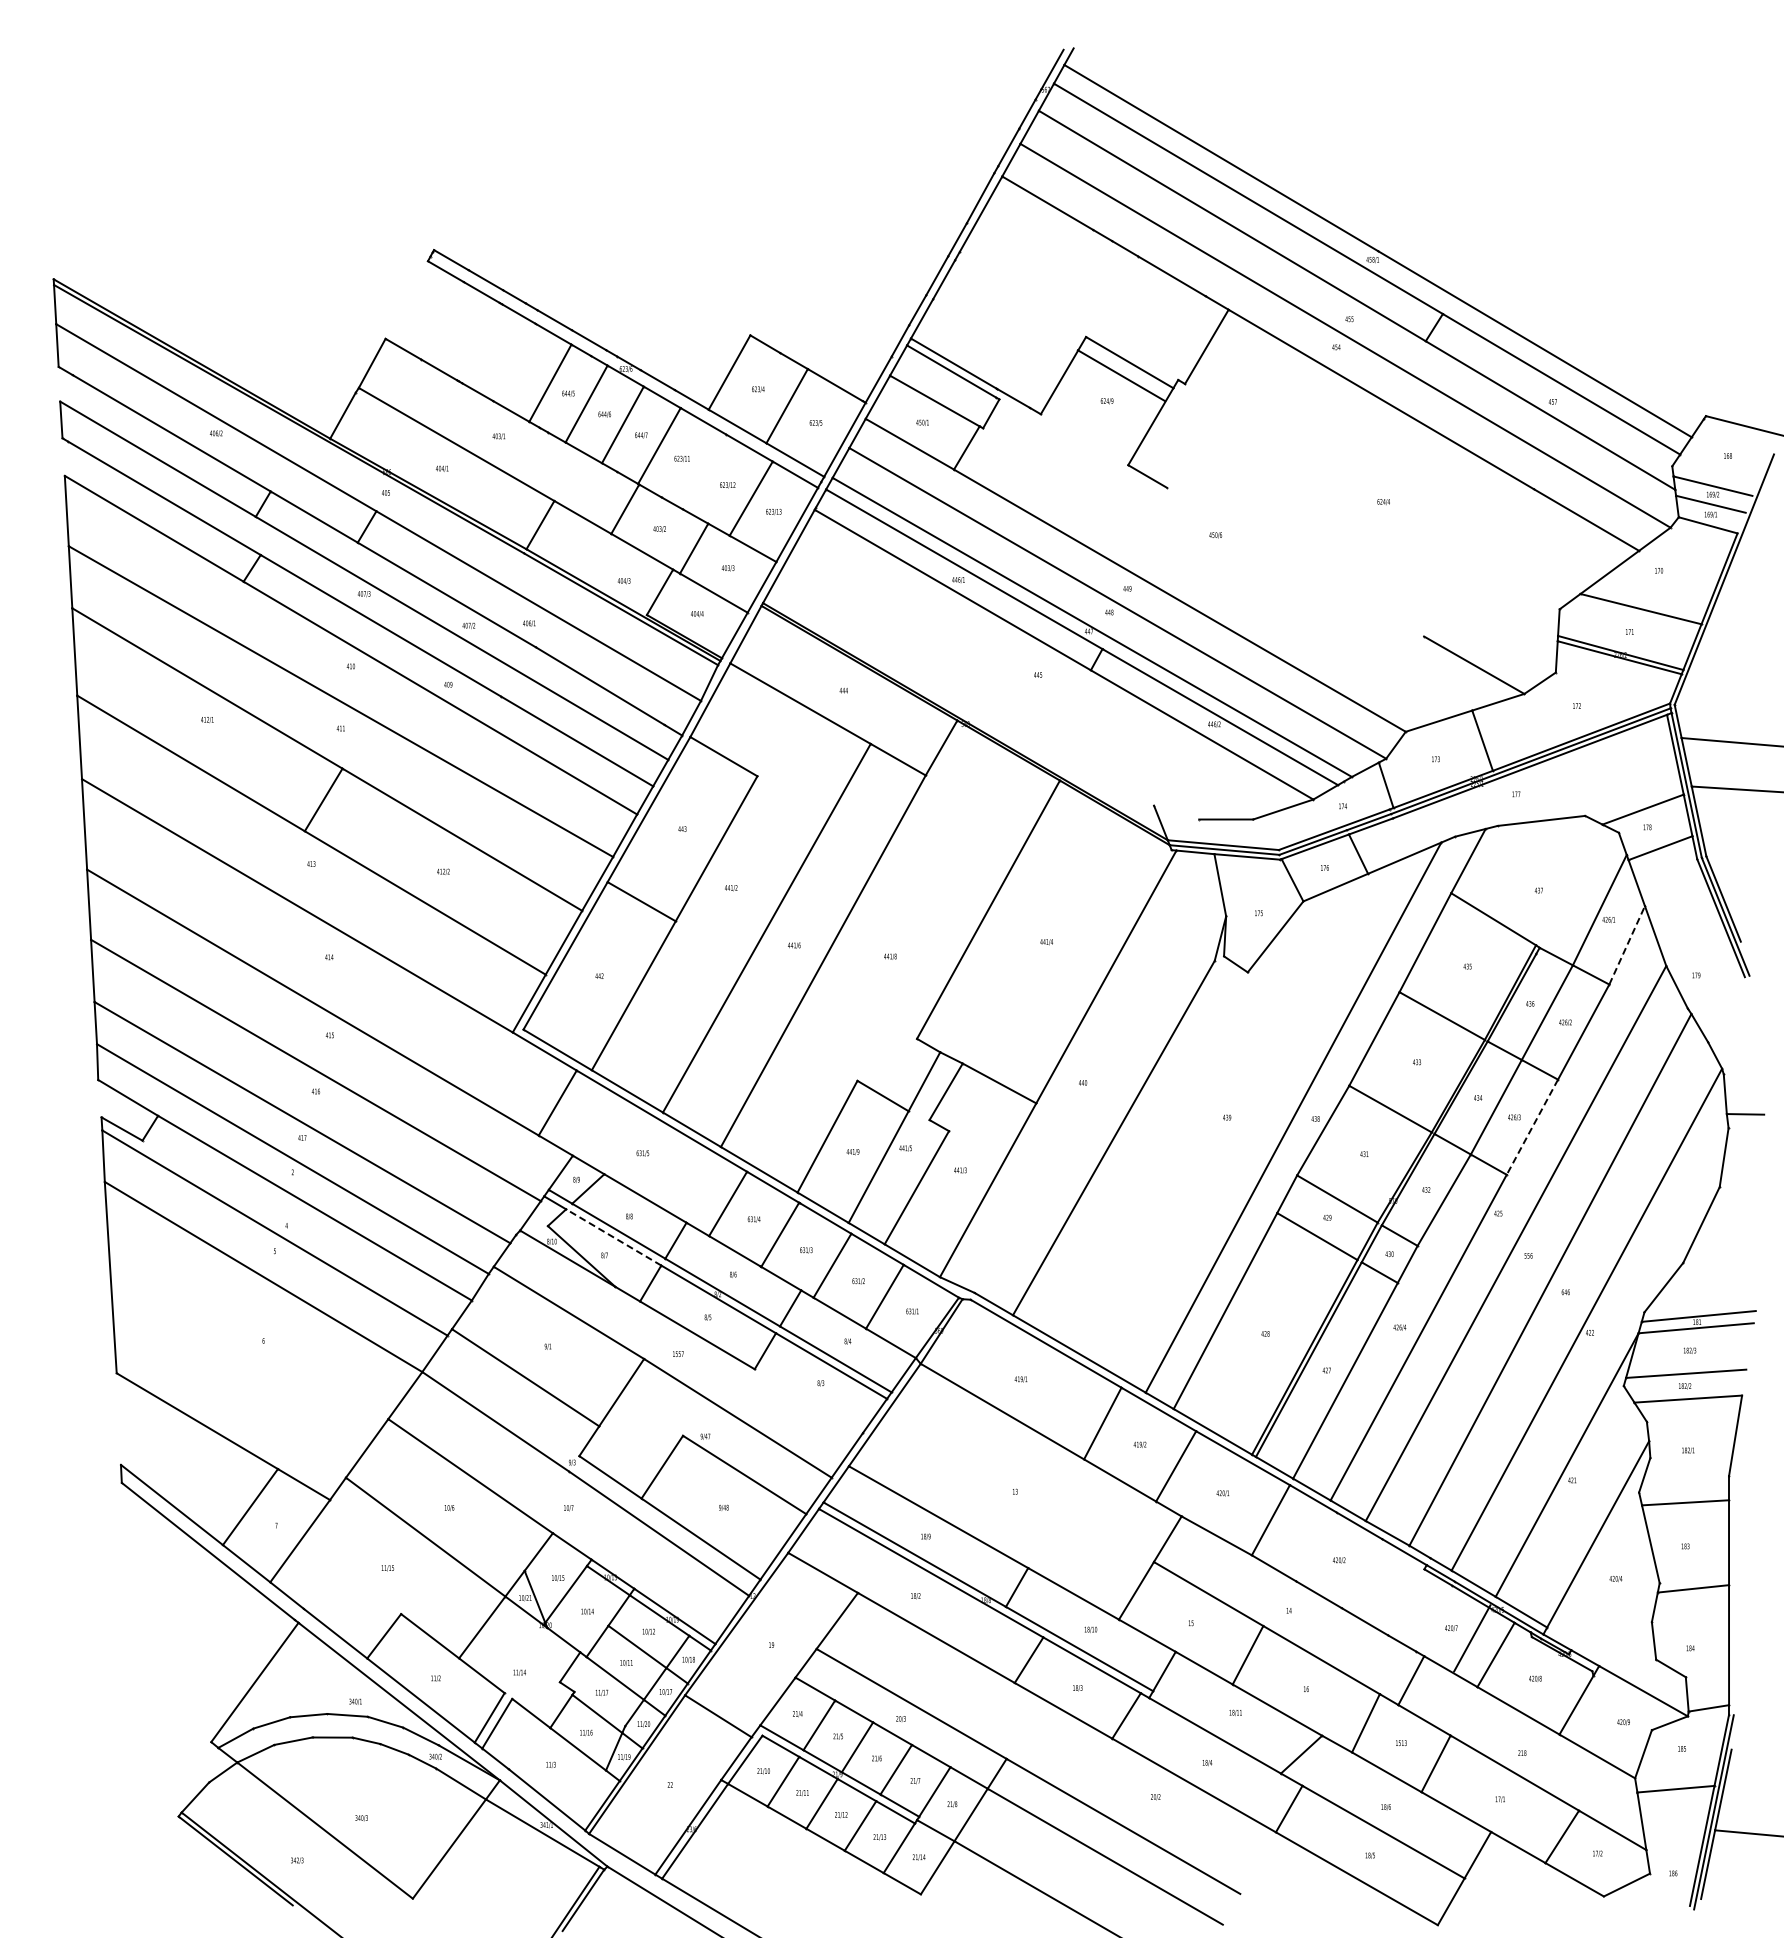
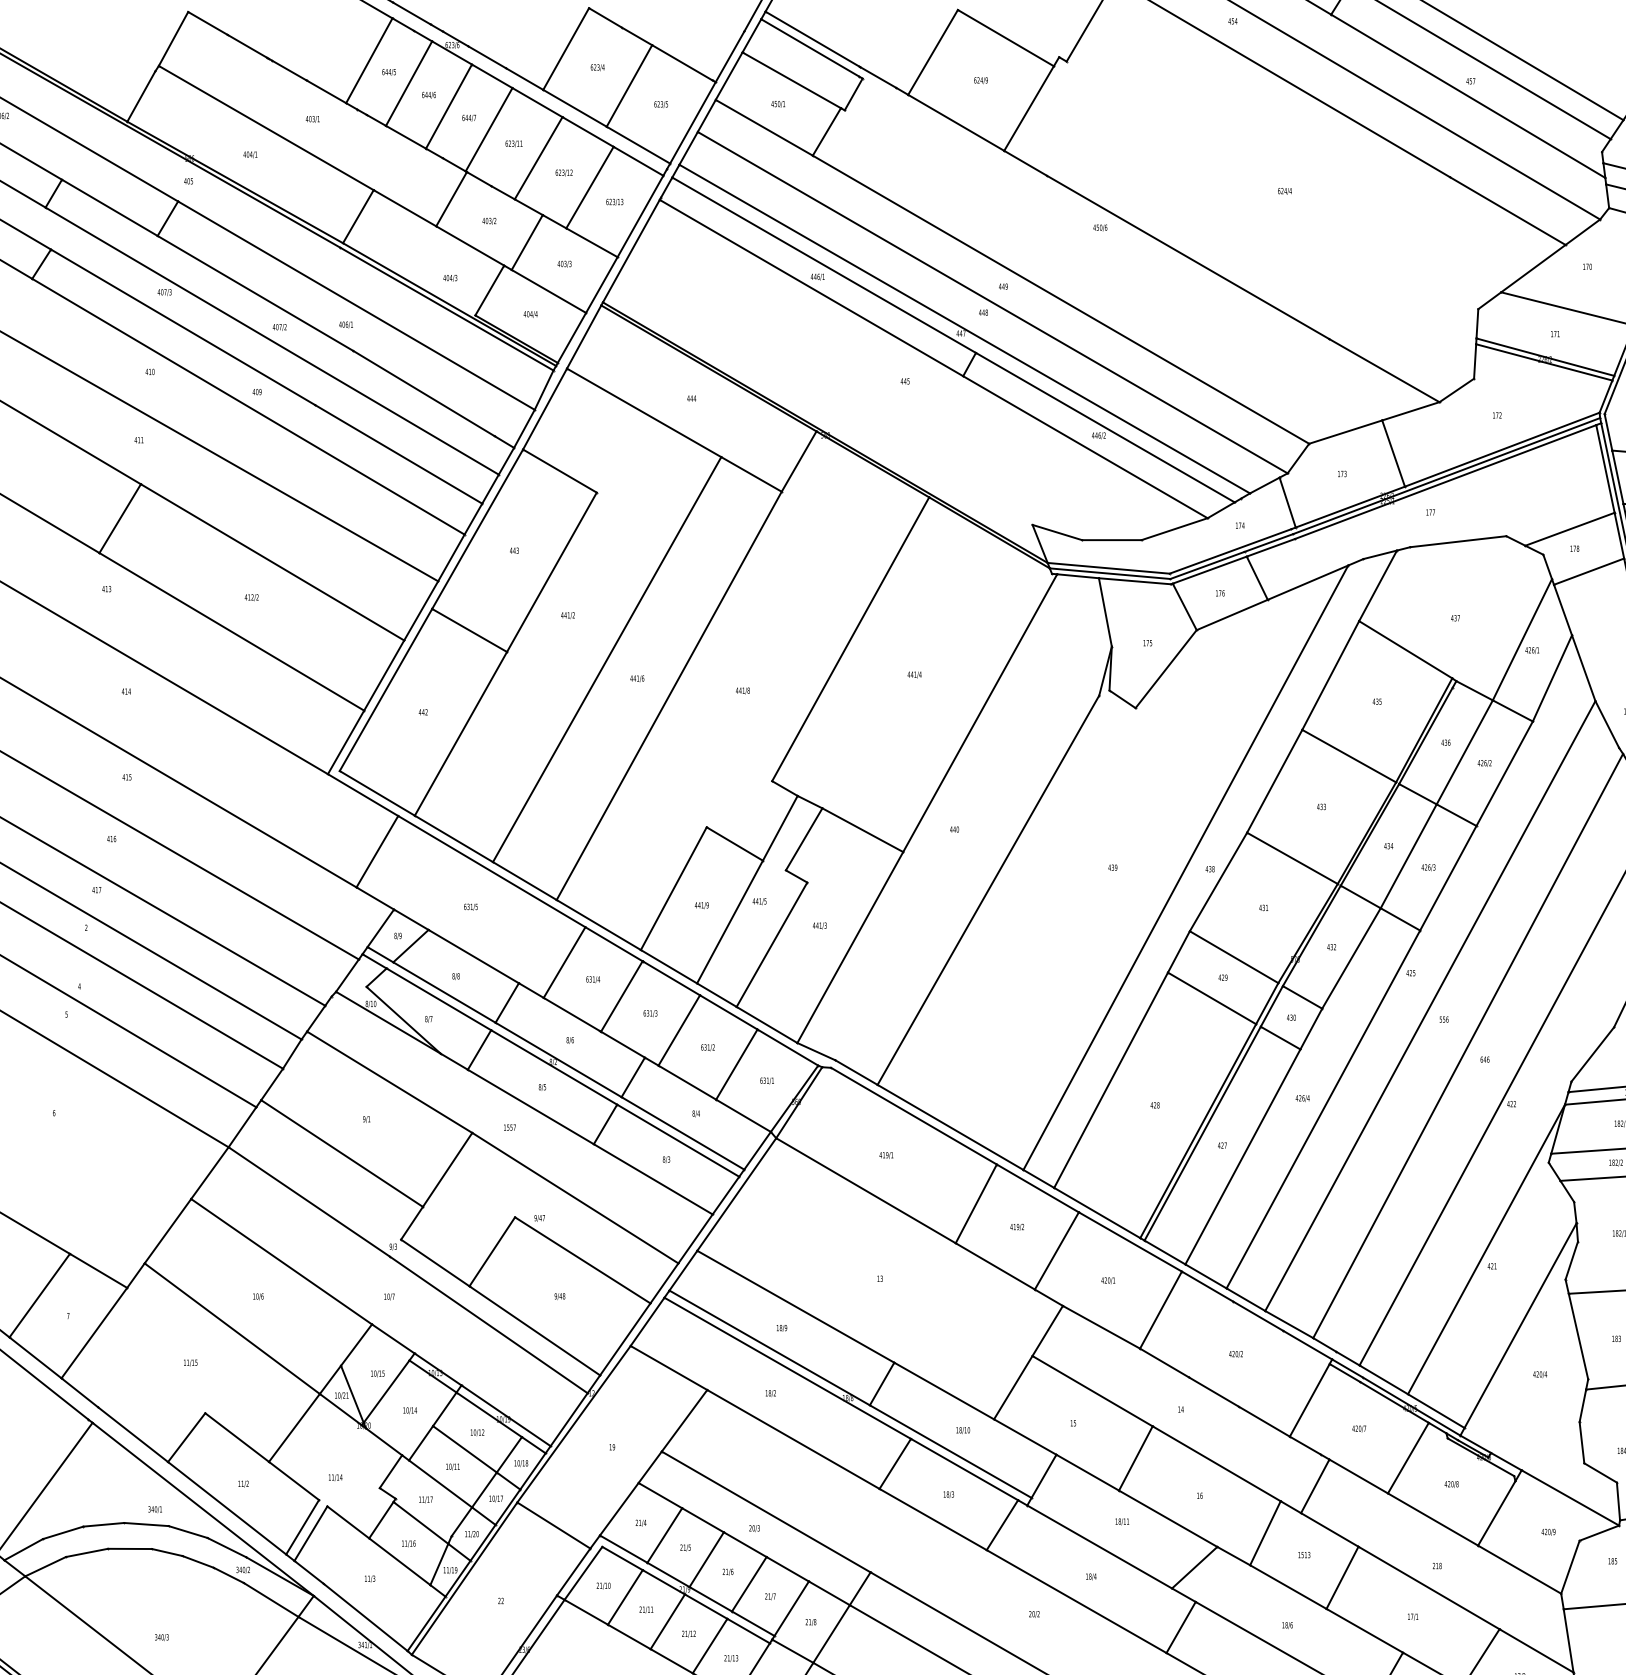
line: (1121, 375) -> (956, 122), moved
line: (704, 471) -> (538, 157), added
line: (1295, 561) -> (1188, 256), added
line: (1176, 812) -> (1057, 532), added
line: (1627, 944) -> (1552, 677), dashed -> solid
line: (1532, 1127) -> (1448, 878), dashed -> solid
line: (613, 1237) -> (438, 999), dashed -> solid
line: (808, 1401) -> (652, 1179), added
line: (1472, 1638) -> (1309, 1400), moved

